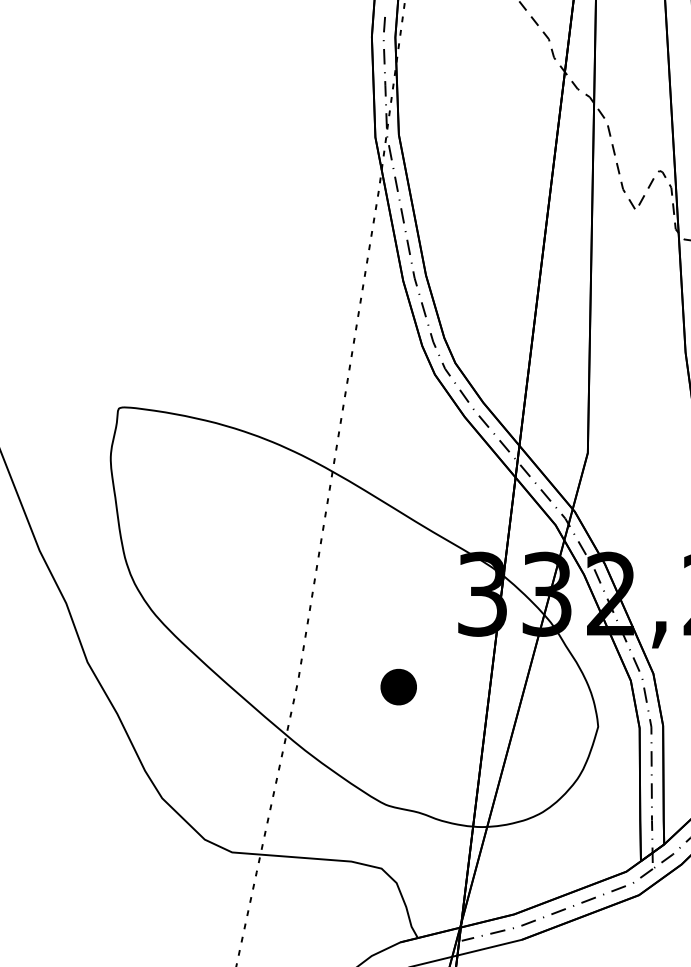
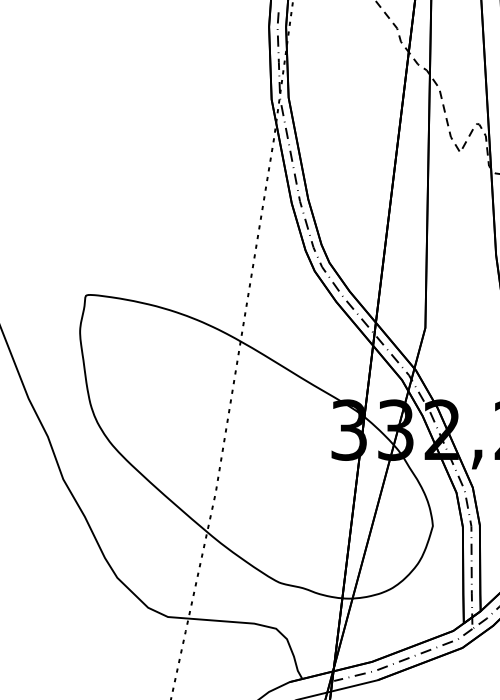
part: (398, 687) -> (288, 497), removed

